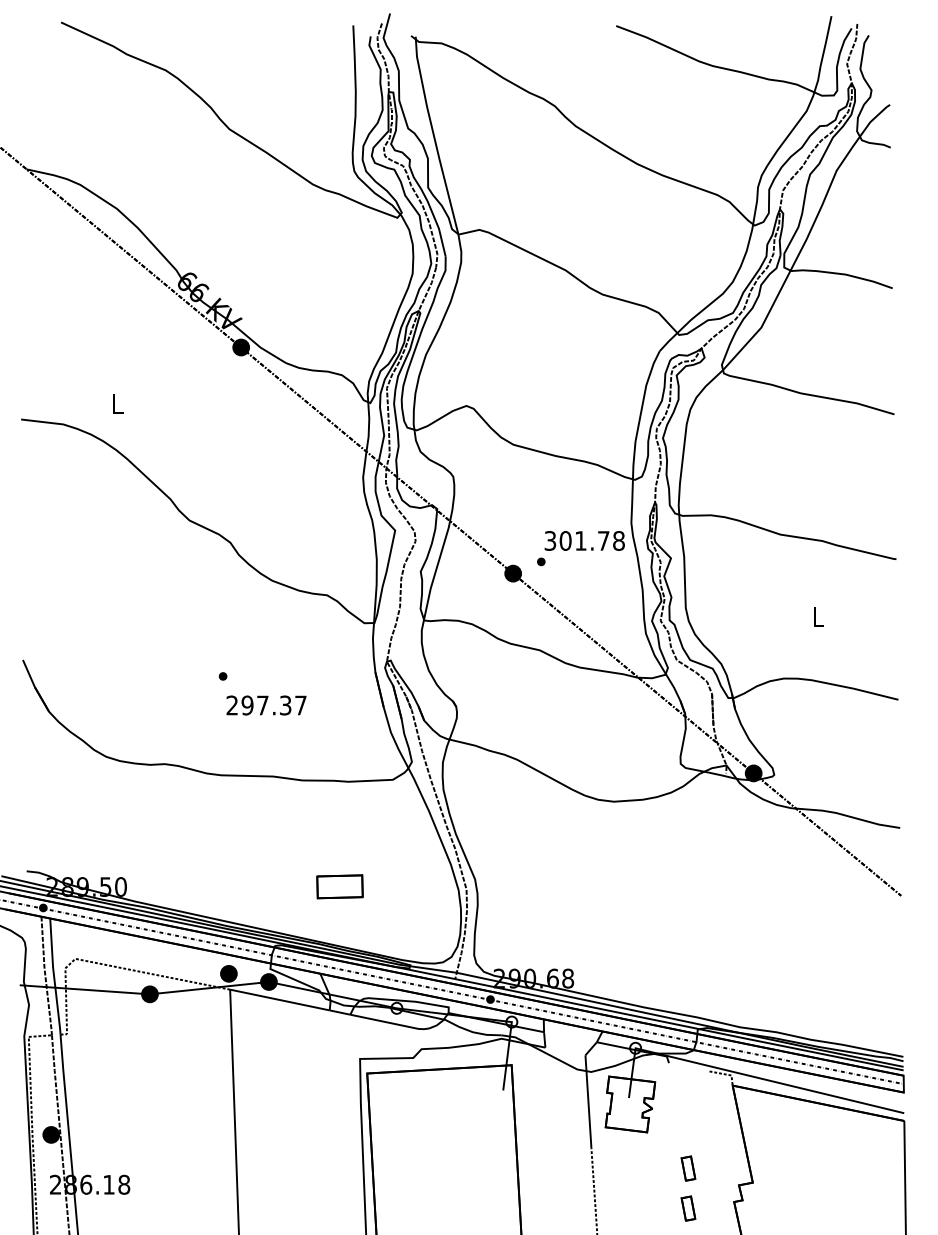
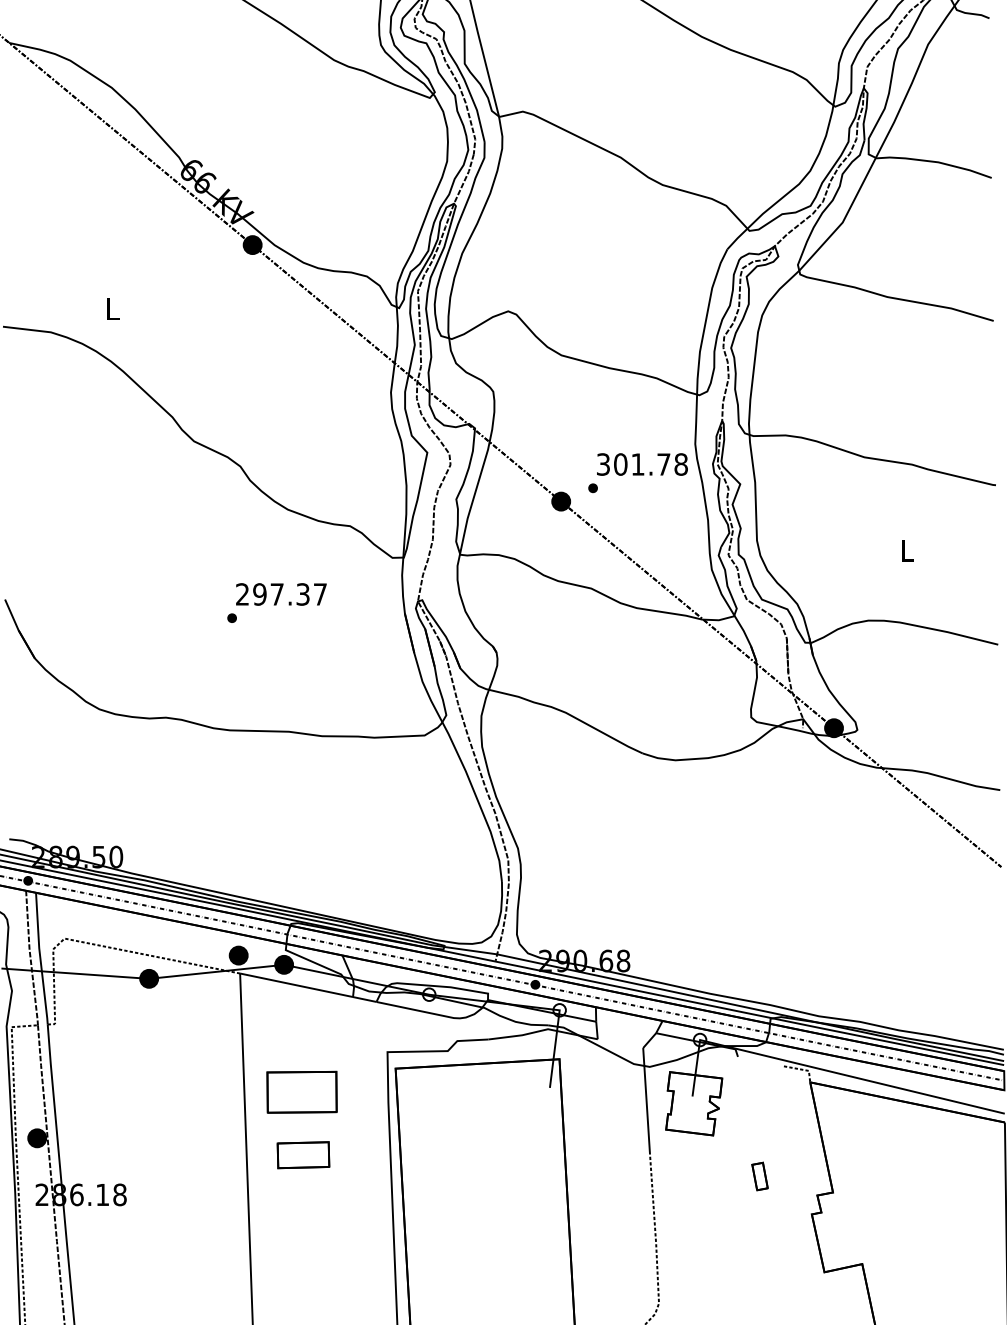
text: (266, 705) -> (281, 594), moved
part: (339, 886) -> (302, 1154), moved
part: (284, 1094) -> (301, 1092), added
part: (688, 1208) -> (760, 1221), removed

